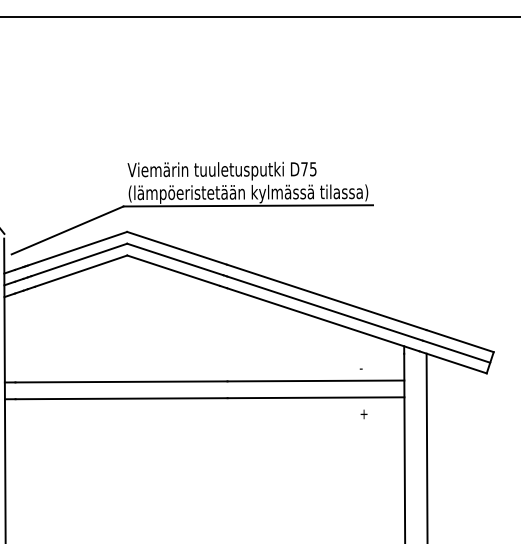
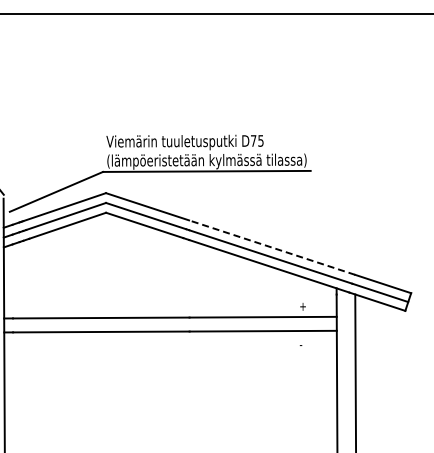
line: (325, 297) -> (271, 247), solid -> dashed
text: (363, 368) -> (302, 306), - -> +
text: (363, 413) -> (302, 344), + -> -

